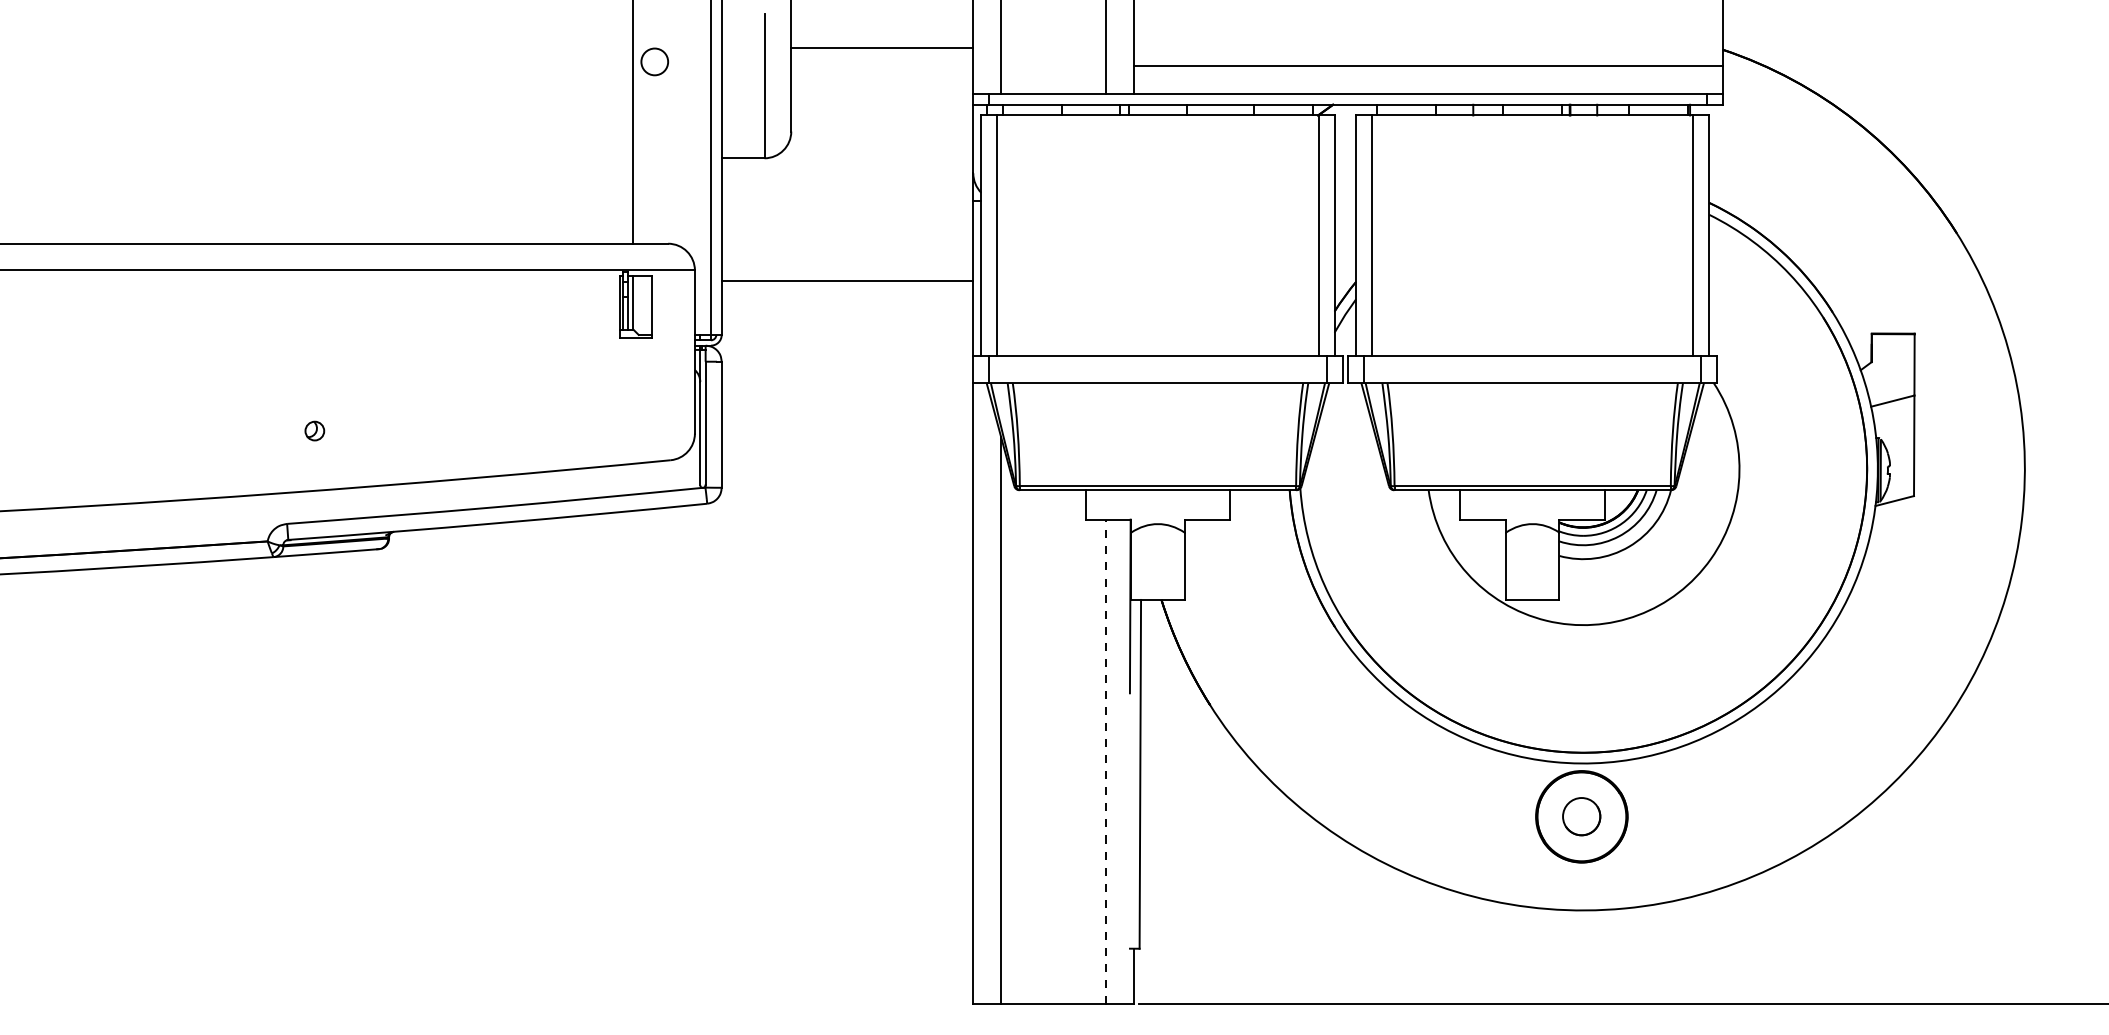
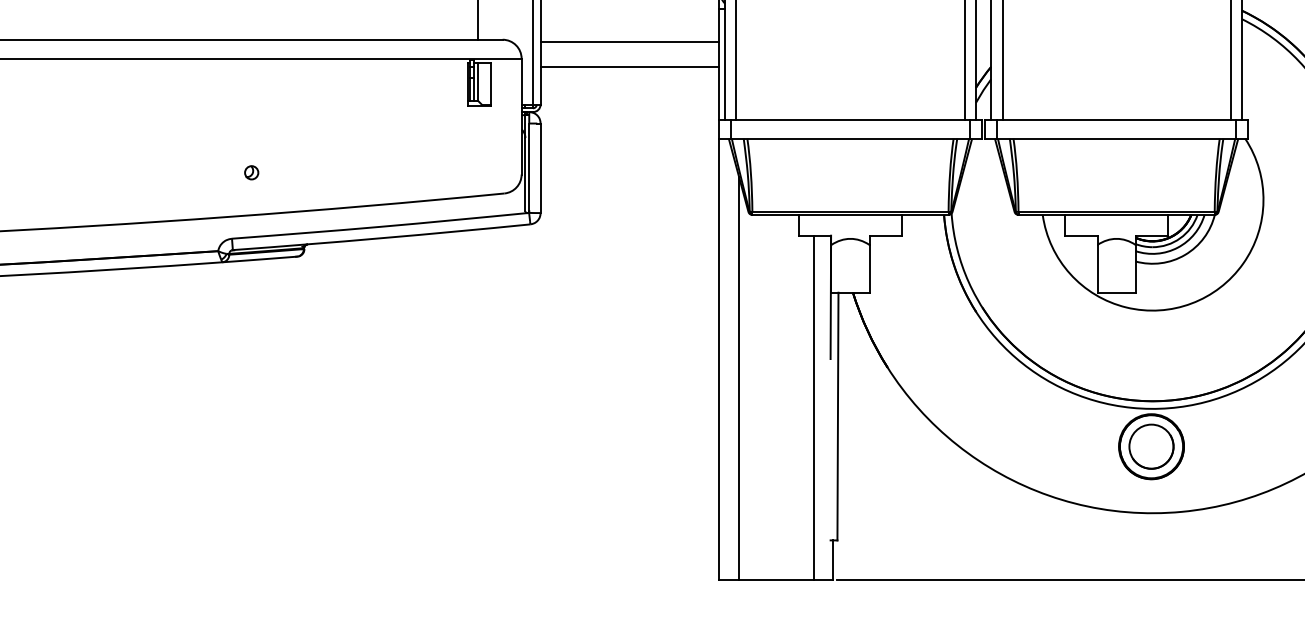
line: (847, 247) -> (629, 42), added
line: (1106, 761) -> (813, 407), dashed -> solid
circle: (1581, 816) -> (1151, 446), size x1.67

